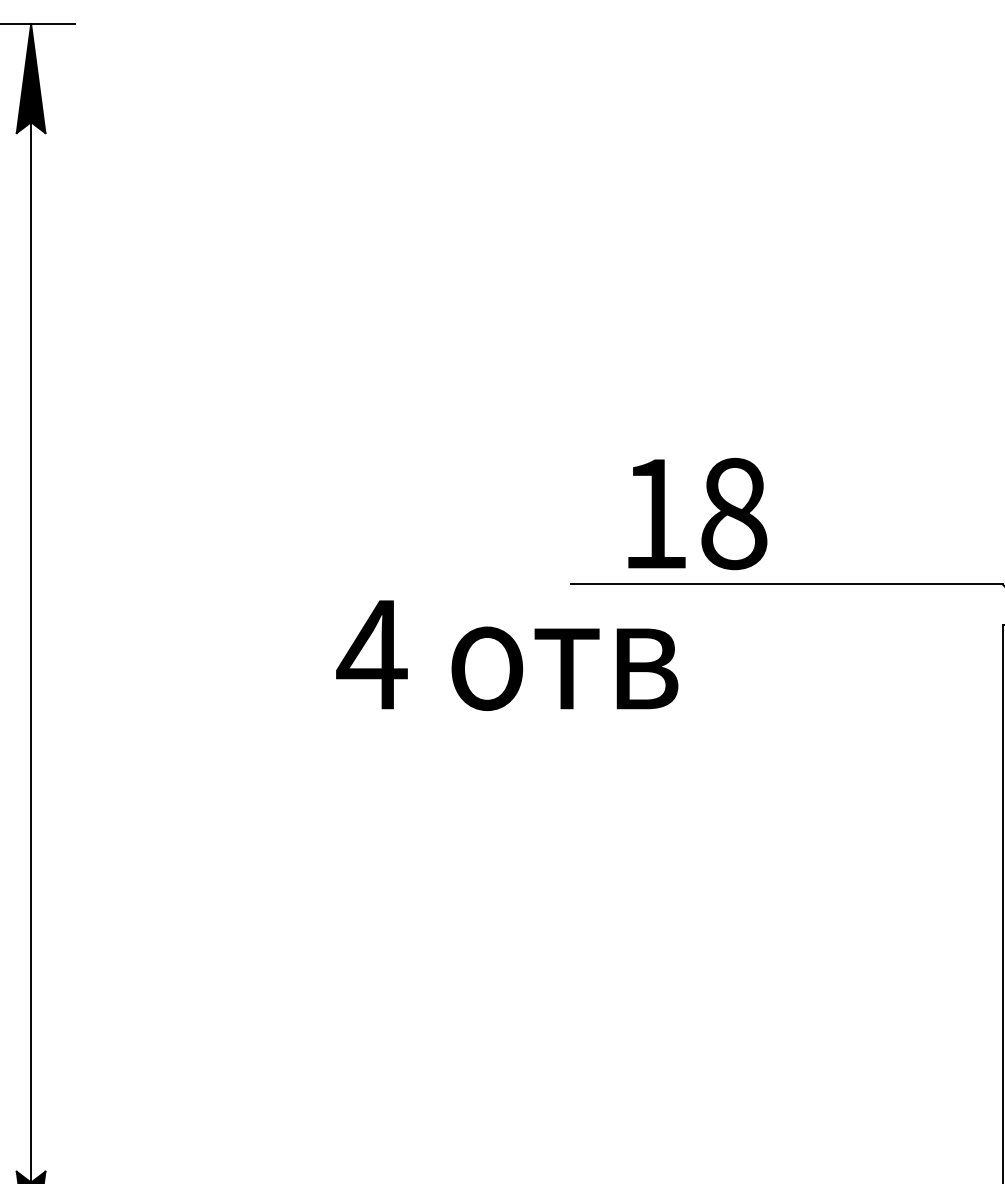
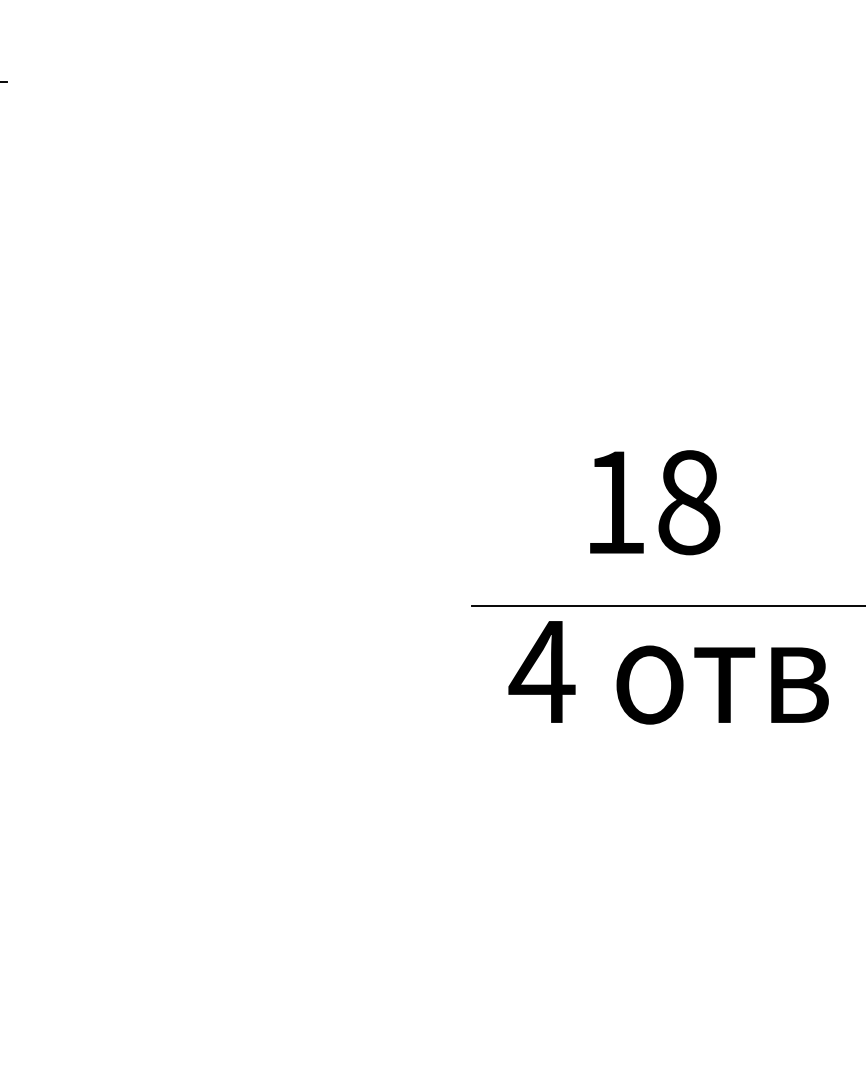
text: (697, 514) -> (654, 503), moved
text: (507, 655) -> (668, 672), moved

